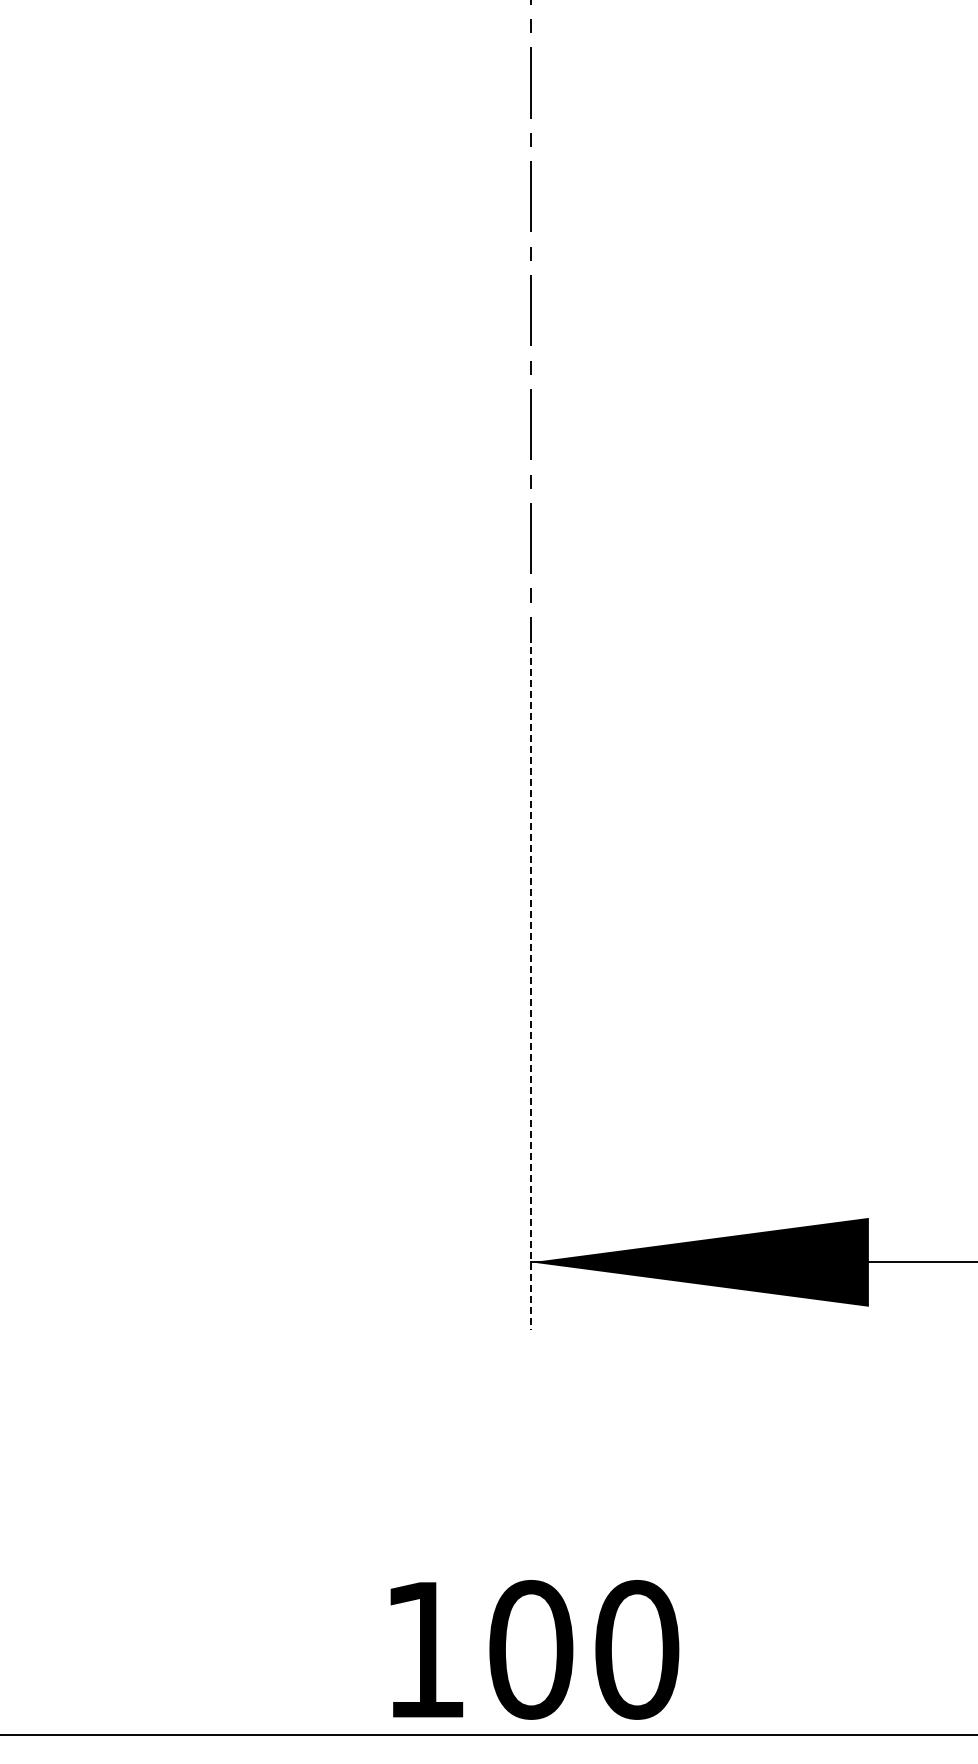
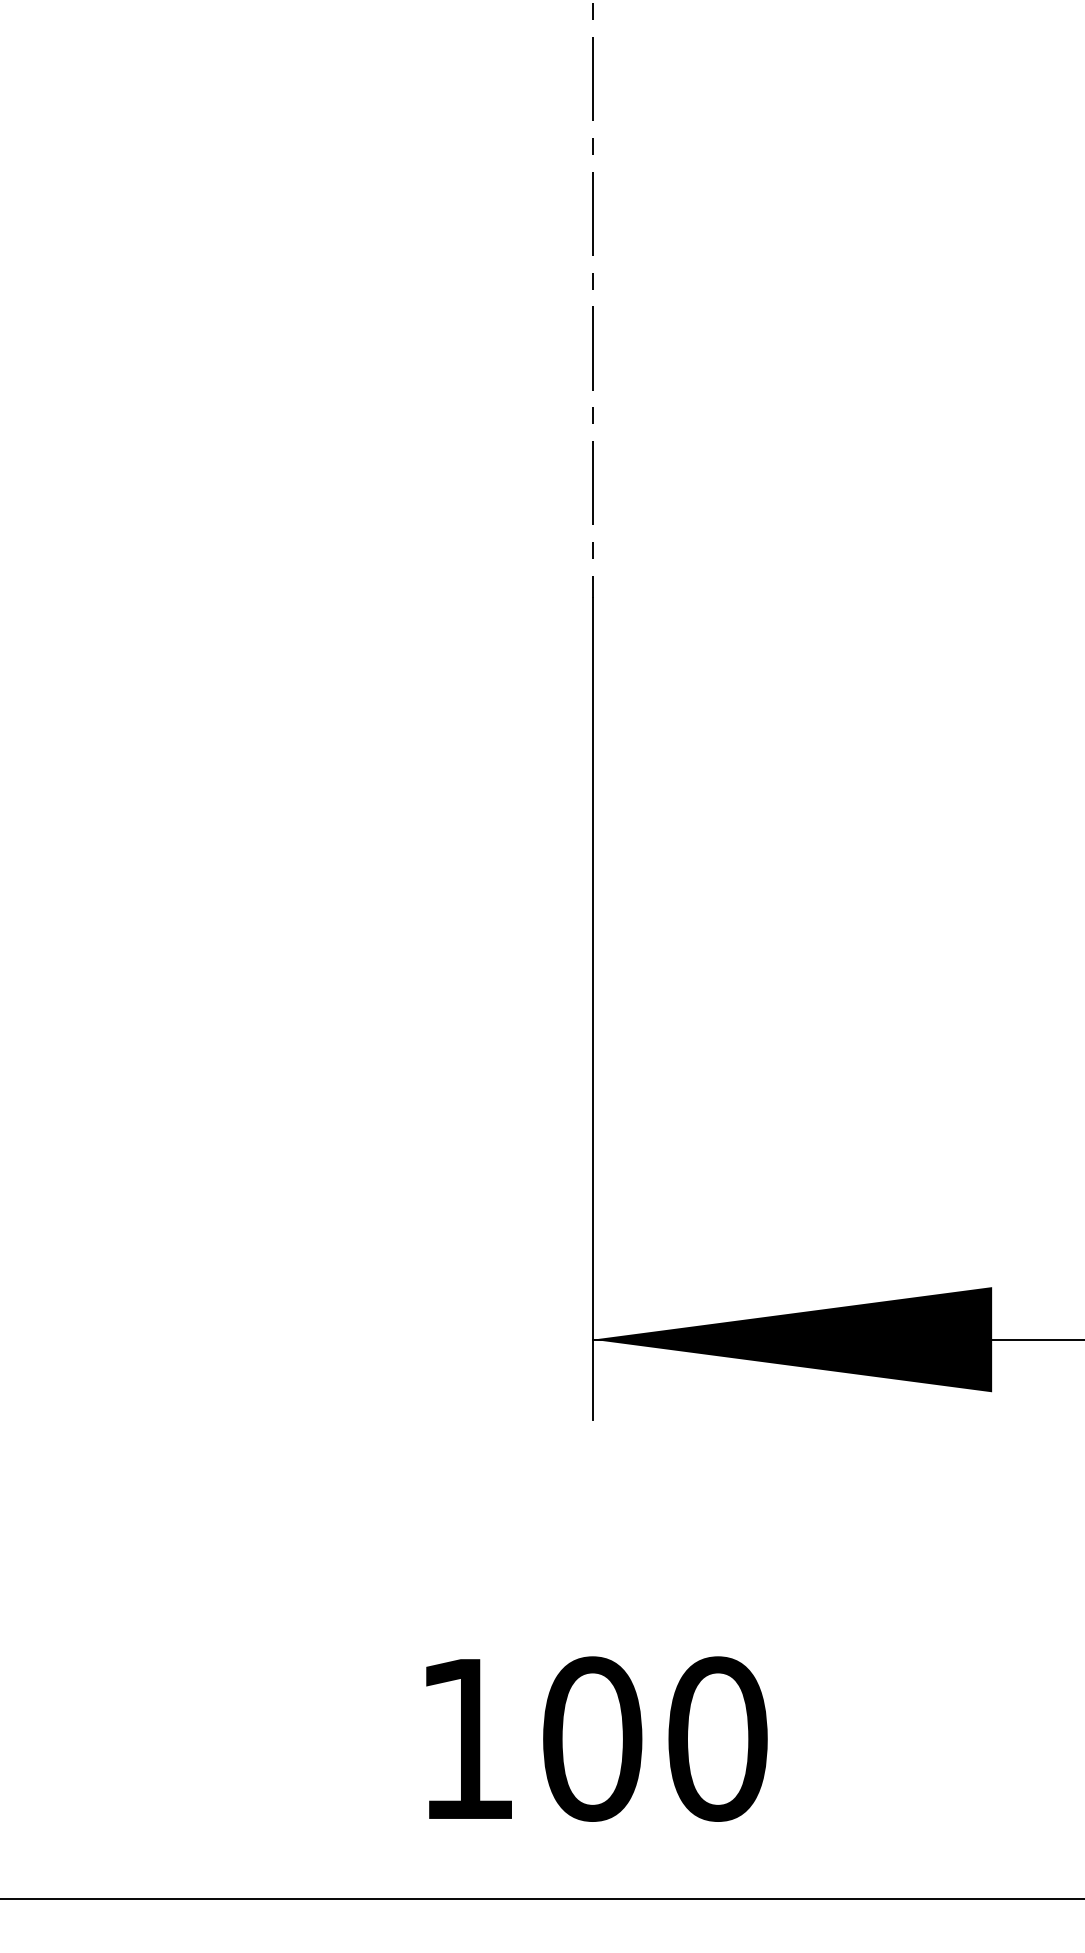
line: (531, 982) -> (592, 1008), dashed -> solid
text: (534, 1649) -> (596, 1738), moved

